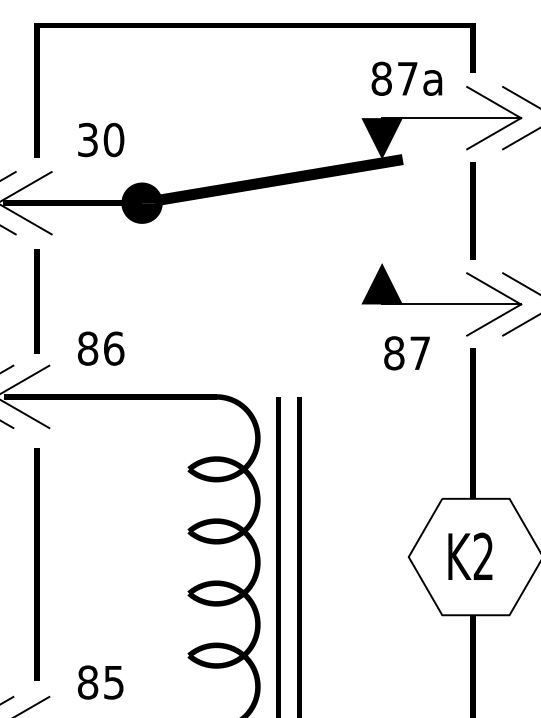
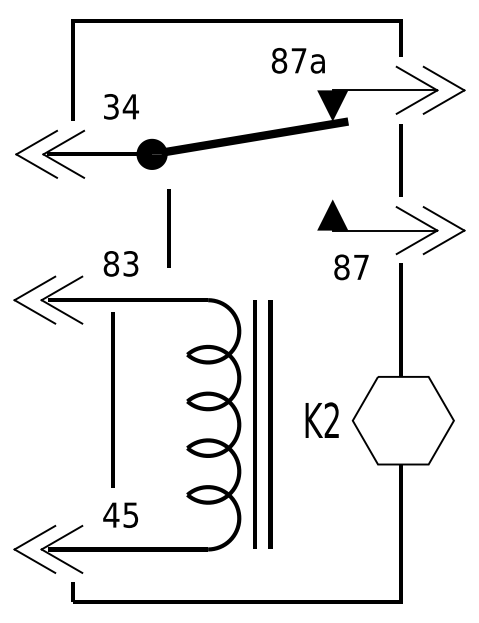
text: (405, 78) -> (297, 60), moved
text: (113, 139) -> (130, 106), 30 -> 34
line: (36, 301) -> (168, 228), moved
text: (113, 348) -> (130, 263), 86 -> 83
text: (469, 555) -> (321, 419), moved
line: (36, 563) -> (112, 399), moved
text: (88, 681) -> (111, 514), 85 -> 45

